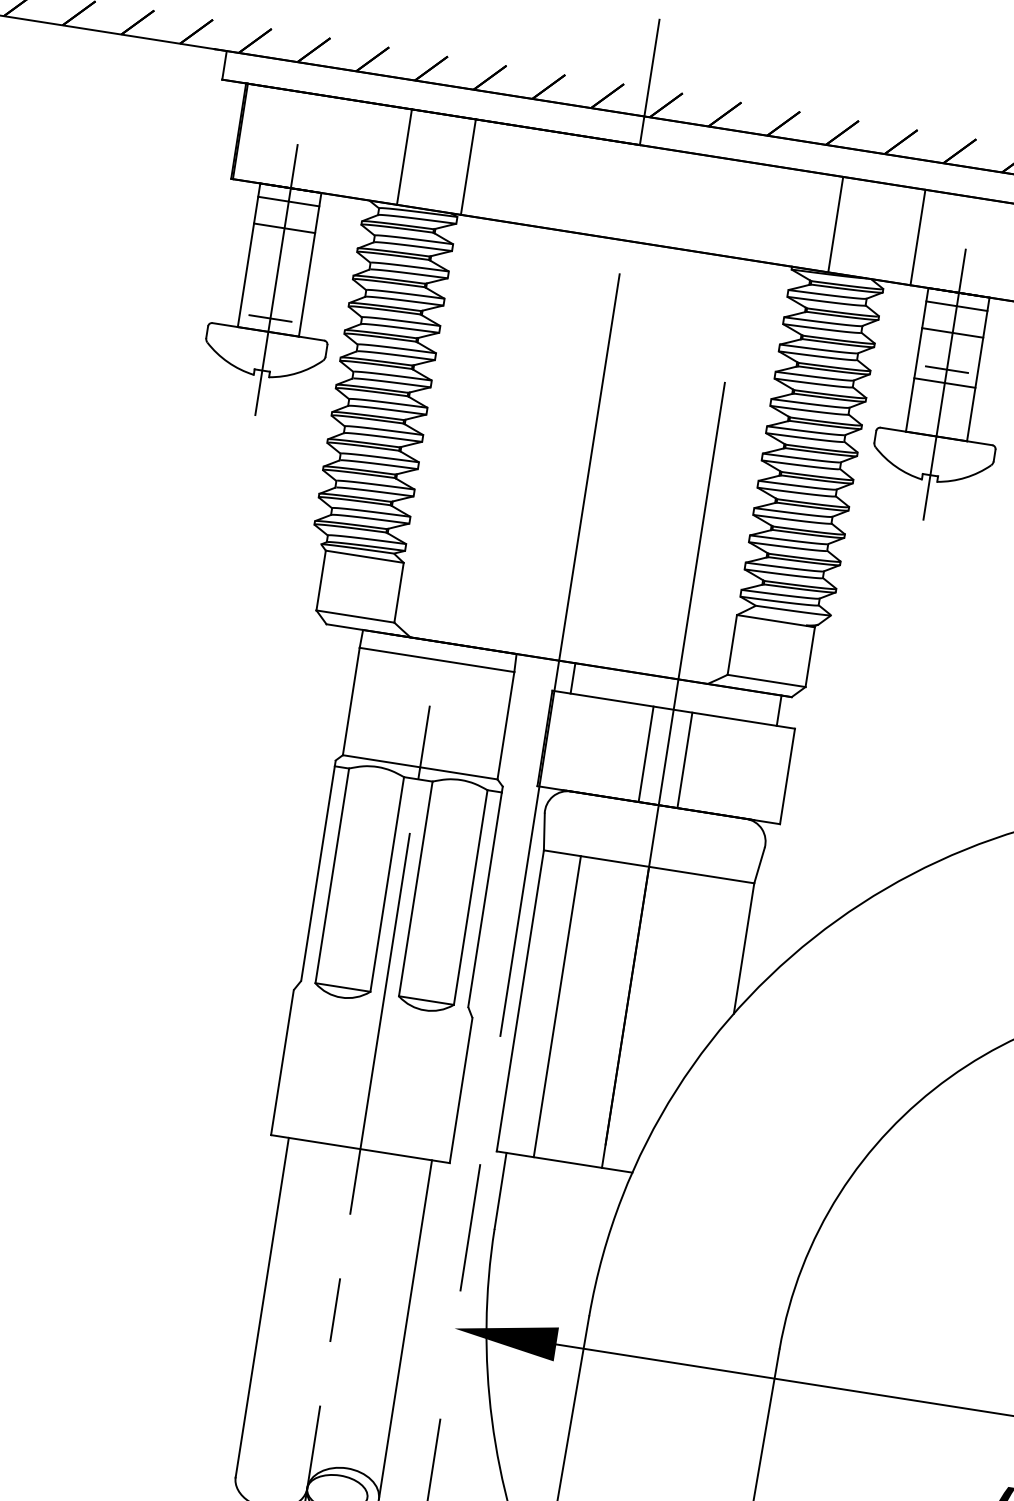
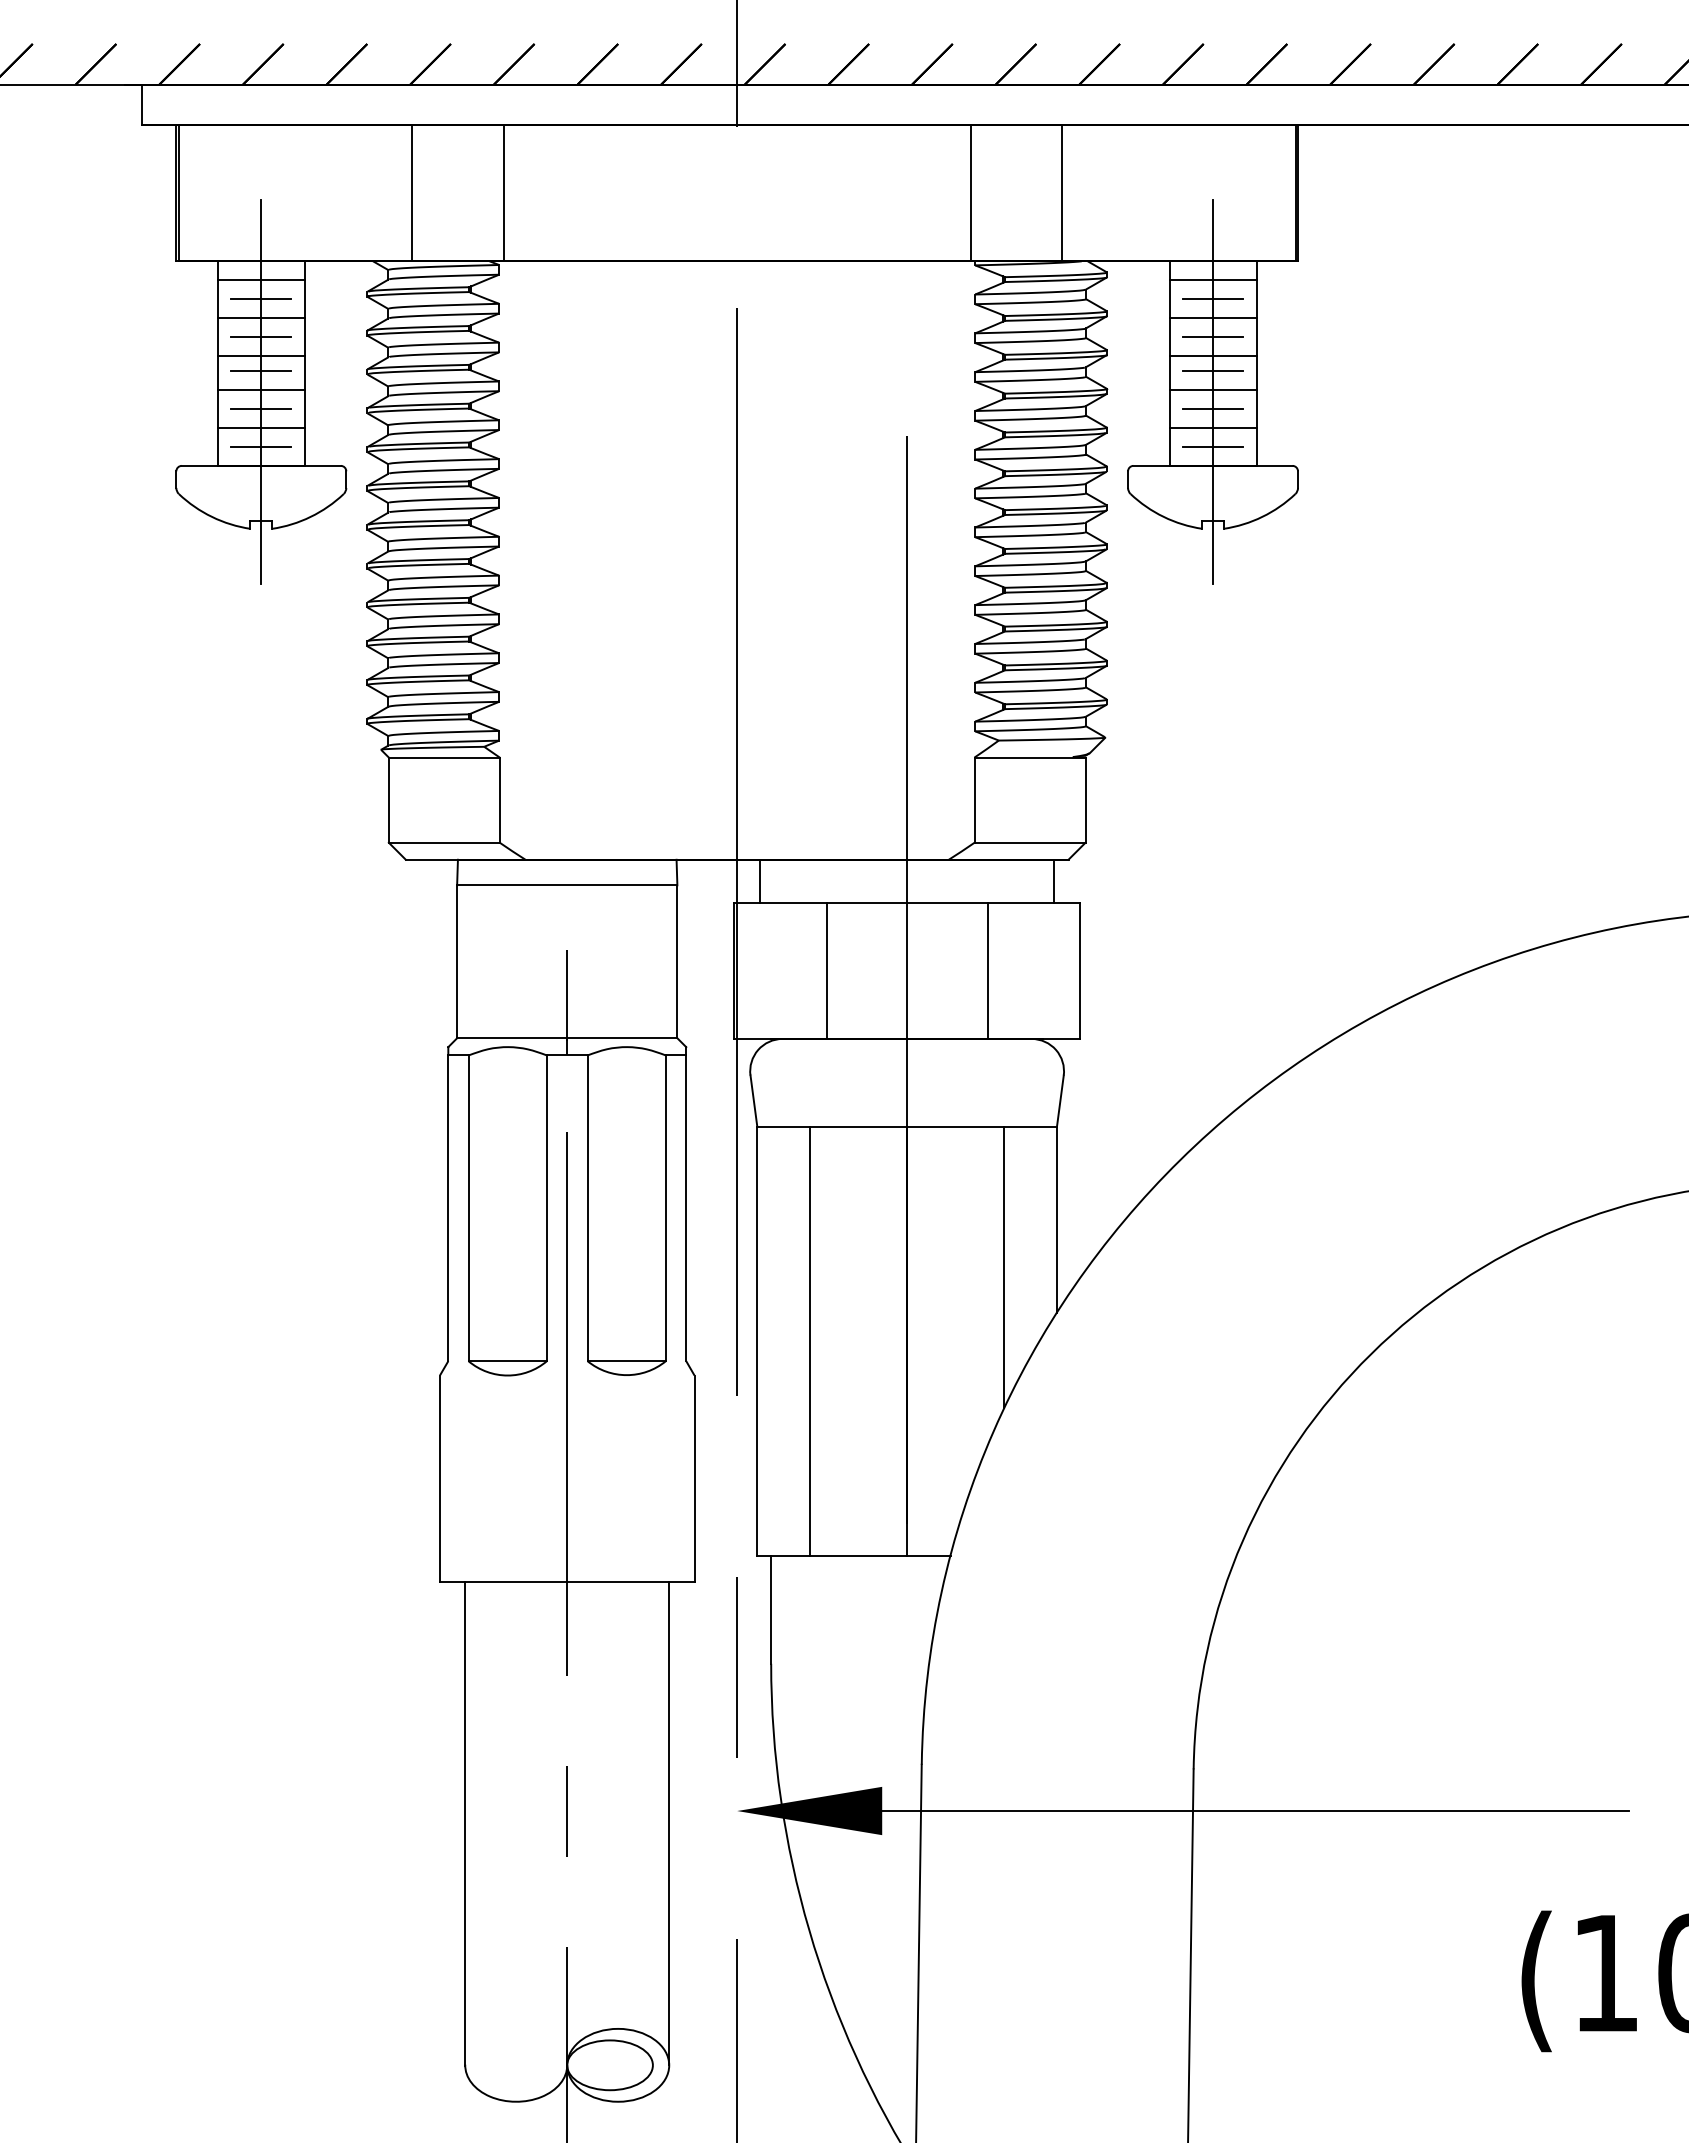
line: (286, 215) -> (261, 299), added
line: (835, 224) -> (970, 193), moved
line: (917, 237) -> (1061, 193), moved
line: (282, 241) -> (261, 337), added
line: (279, 254) -> (260, 356), added
line: (278, 264) -> (261, 370), added
line: (276, 278) -> (260, 389), added
line: (274, 291) -> (261, 408), added
line: (272, 304) -> (260, 427), added
line: (954, 319) -> (1212, 299), added
line: (950, 346) -> (1212, 337), added
line: (948, 359) -> (1212, 356), added
line: (942, 396) -> (1212, 408), added
line: (940, 409) -> (1212, 427), added
line: (938, 422) -> (1212, 446), added
line: (646, 753) -> (826, 970), moved
line: (684, 760) -> (987, 970), moved
line: (701, 976) -> (1004, 1267), added

